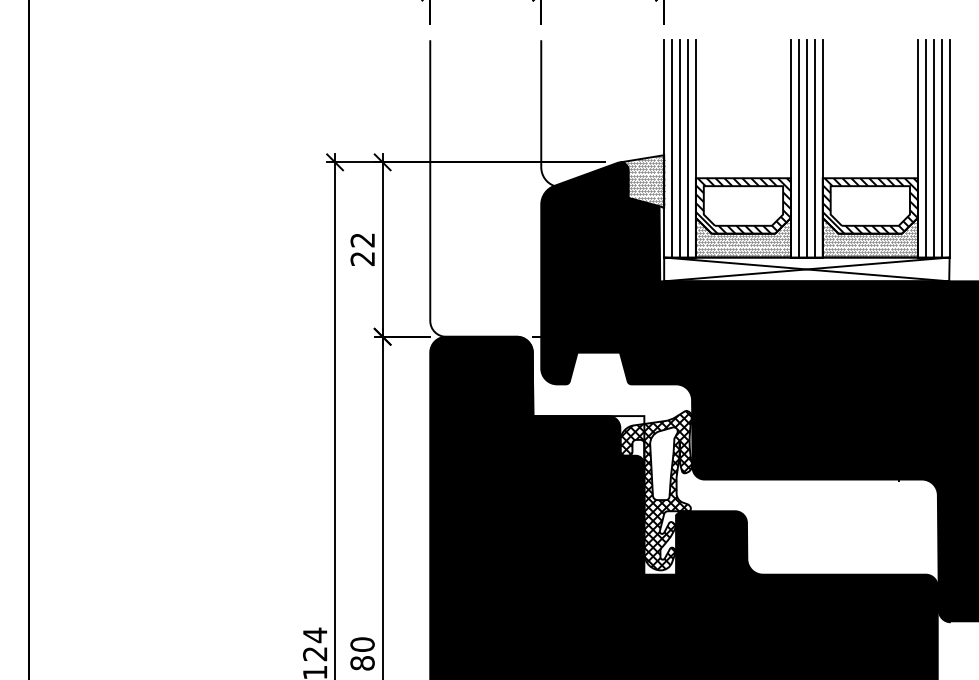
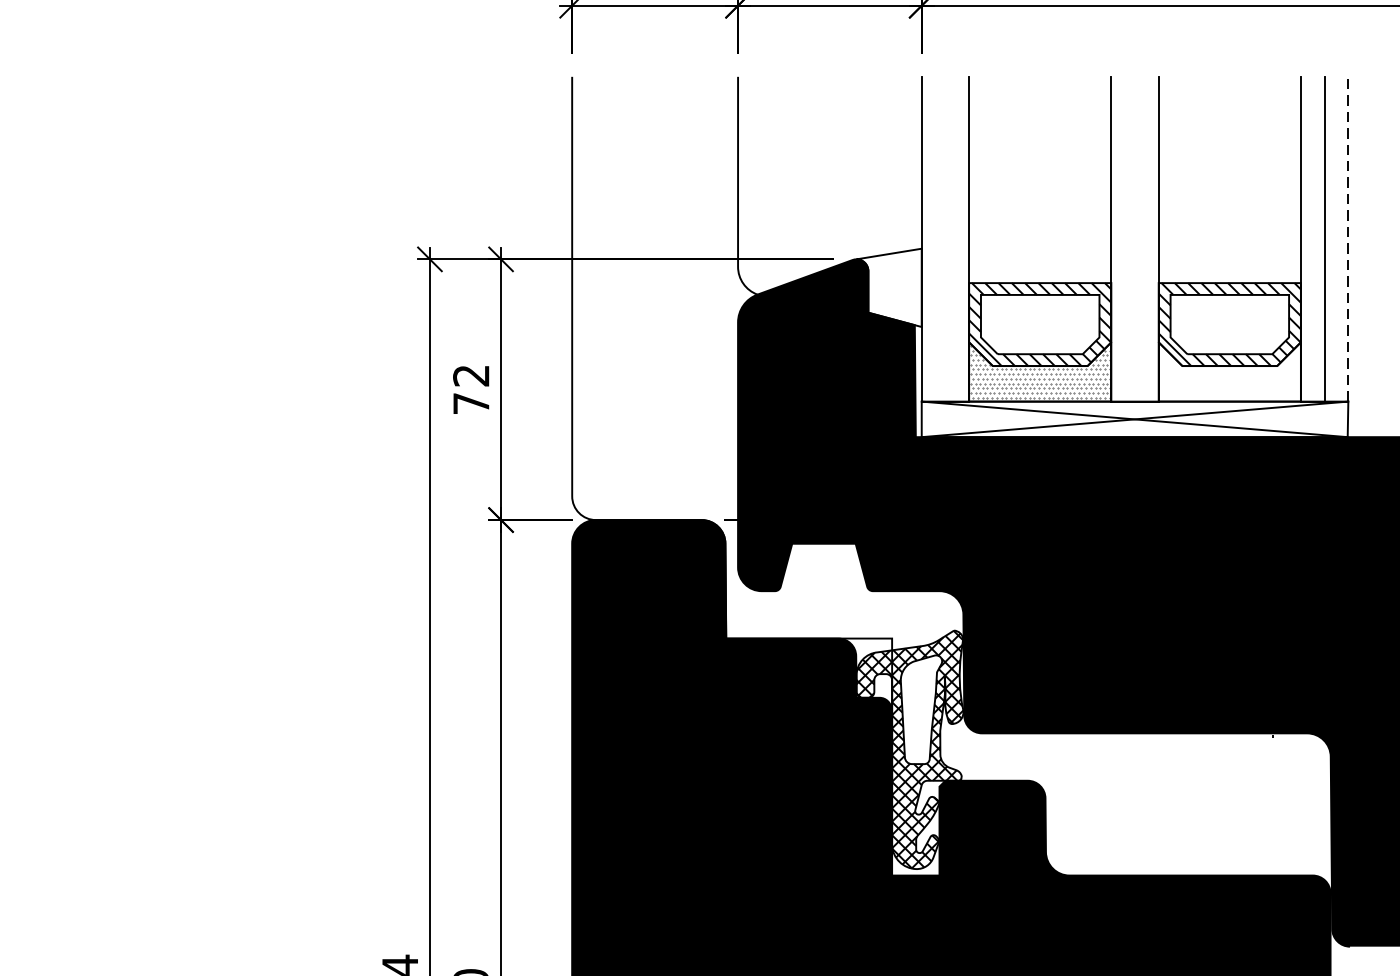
line: (672, 148) -> (934, 238), removed
line: (680, 148) -> (946, 238), removed
line: (687, 148) -> (956, 238), removed
line: (798, 148) -> (1122, 238), removed
line: (806, 148) -> (1134, 238), removed
line: (814, 148) -> (1146, 238), removed
line: (925, 148) -> (1312, 238), removed
line: (941, 148) -> (1336, 238), removed
line: (949, 148) -> (1348, 238), solid -> dashed
hatch: (643, 181) -> (890, 287), removed
hatch: (869, 237) -> (1228, 371), removed
text: (362, 259) -> (470, 404), 22 -> 72

